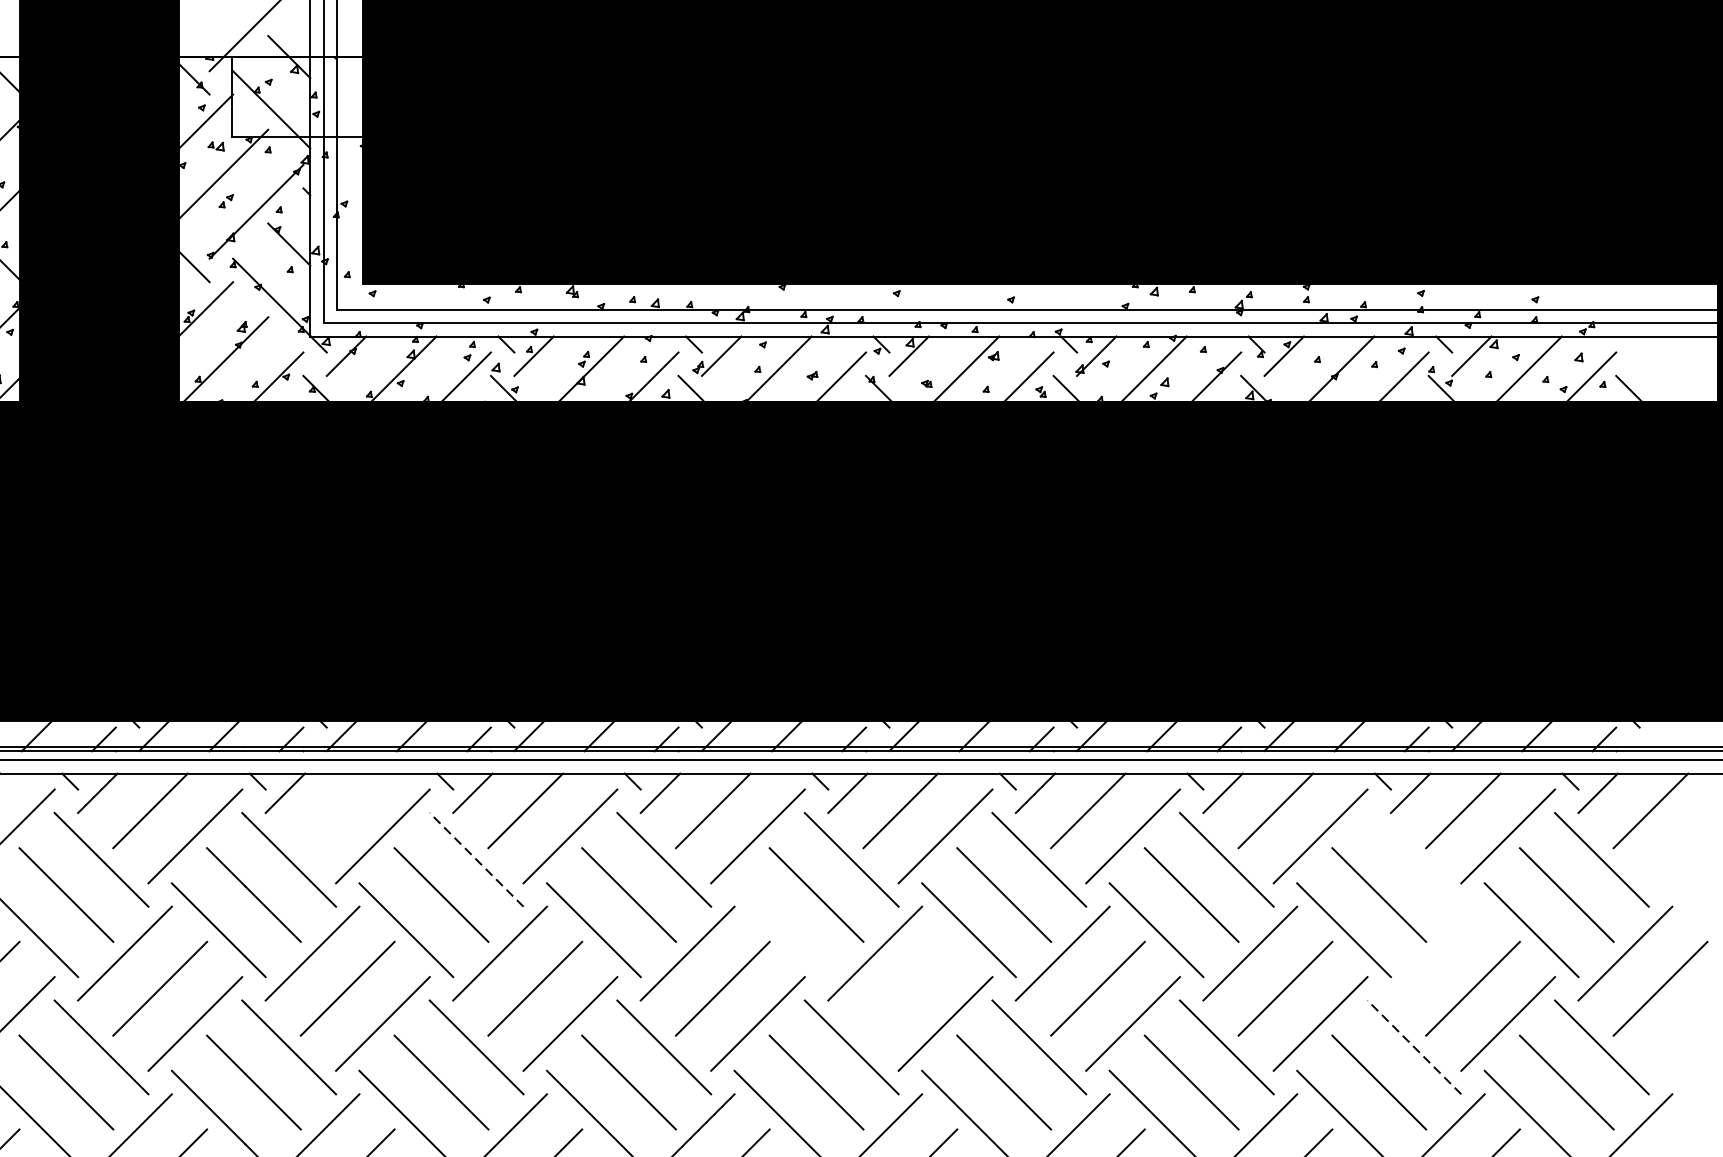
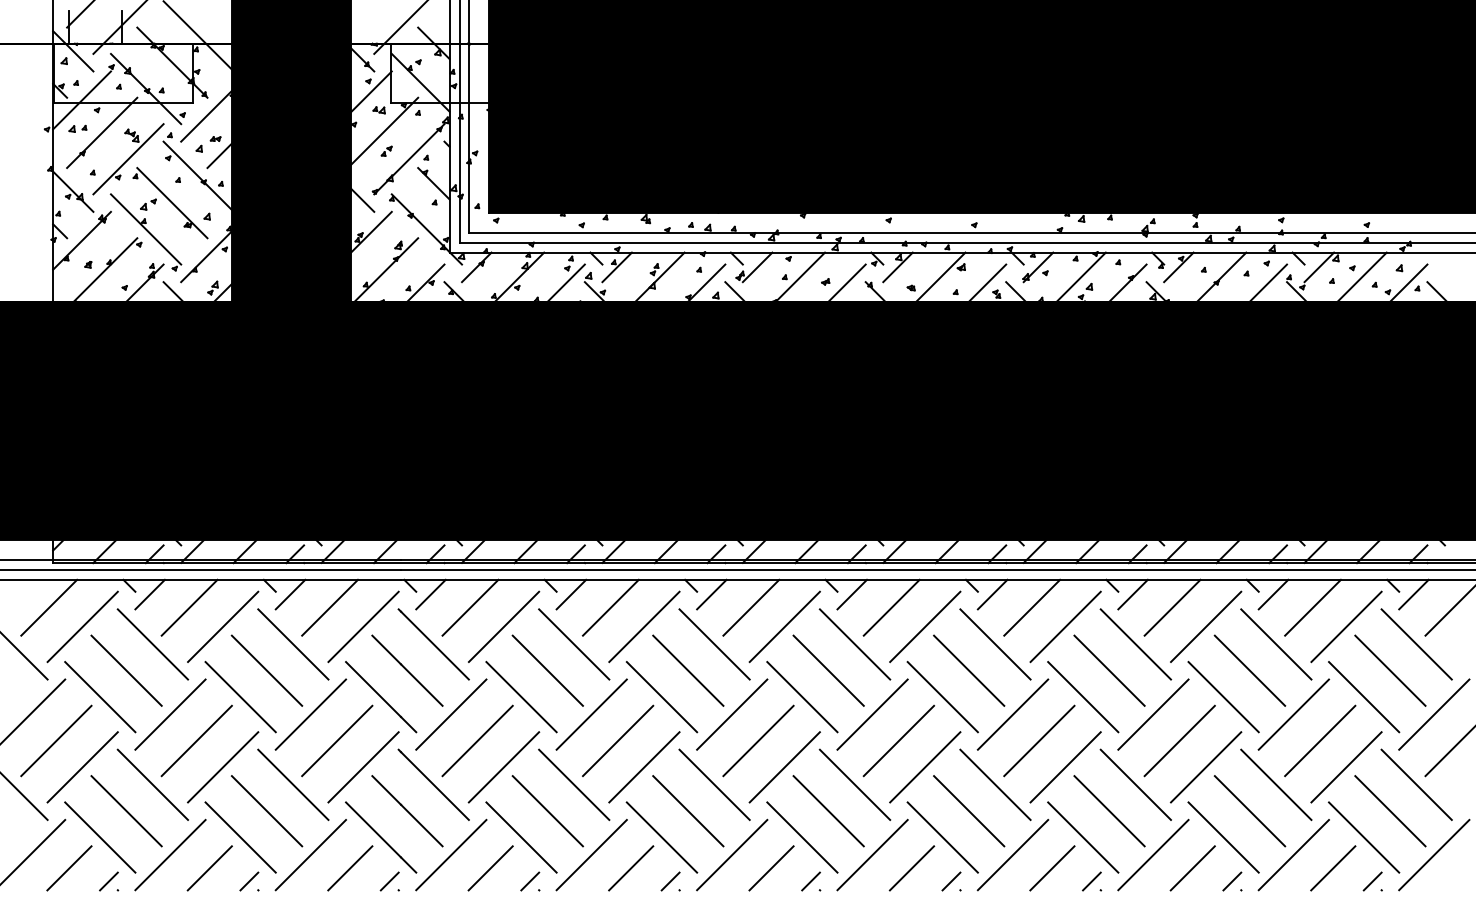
line: (338, 810) -> (470, 607), added
line: (477, 859) -> (574, 644), dashed -> solid
line: (1414, 859) -> (1276, 644), added
line: (781, 930) -> (802, 697), added
line: (1437, 953) -> (1293, 714), added
line: (909, 988) -> (898, 740), added
line: (1414, 1046) -> (1276, 784), dashed -> solid

